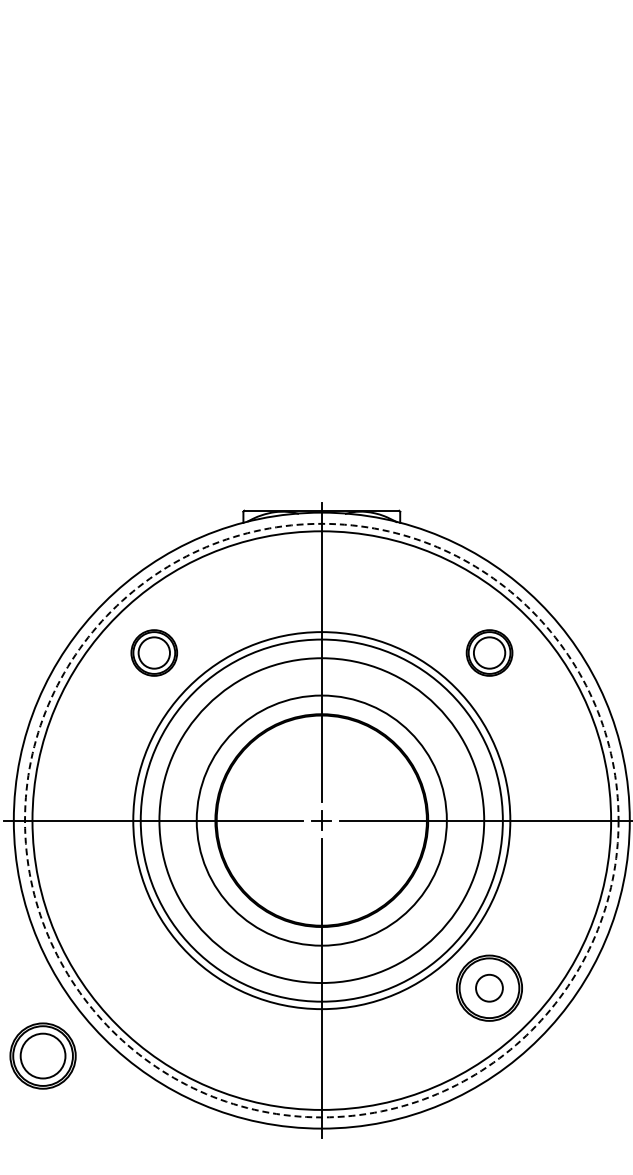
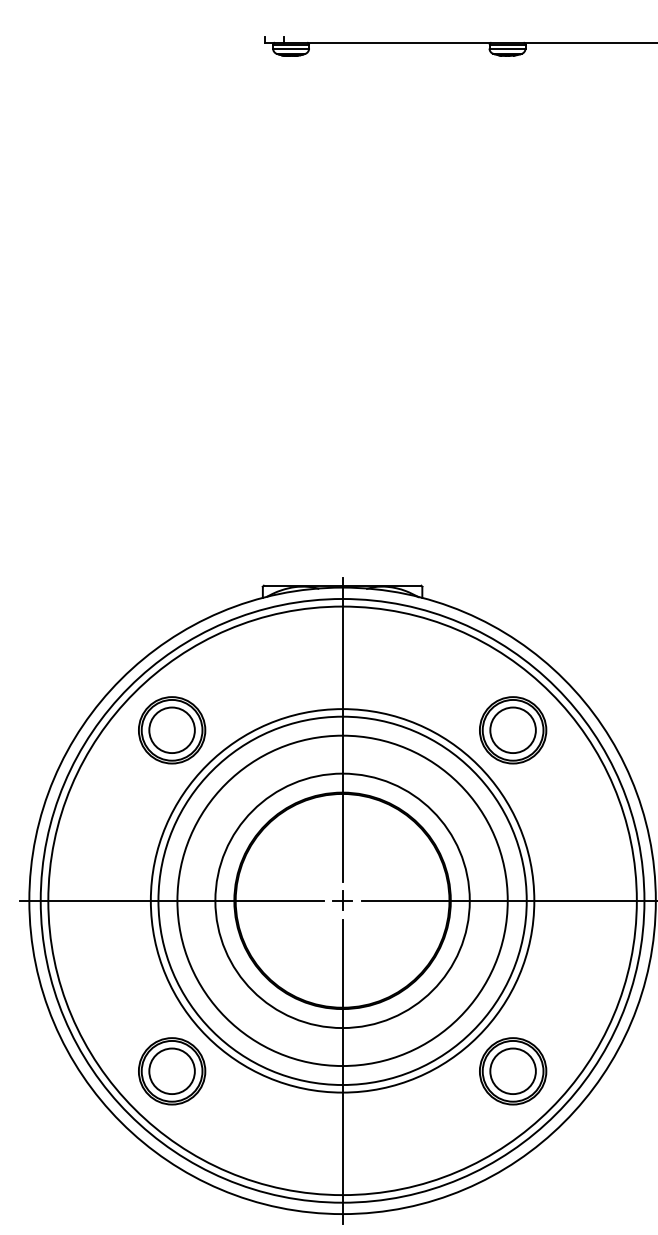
part: (154, 653) -> (172, 730), size x1.43
part: (489, 653) -> (513, 730), size x1.43
circle: (321, 820) -> (342, 900), dashed -> solid
circle: (488, 988) -> (512, 1071), size x1.67
part: (43, 1056) -> (172, 1071), moved

